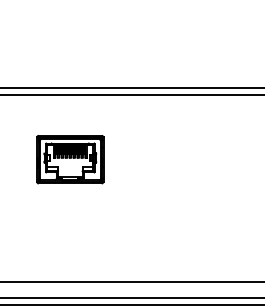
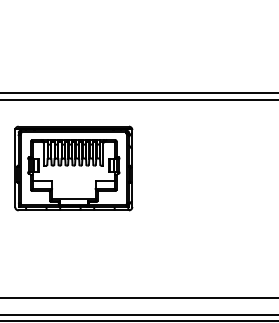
part: (69, 159) -> (73, 168), size x1.67

